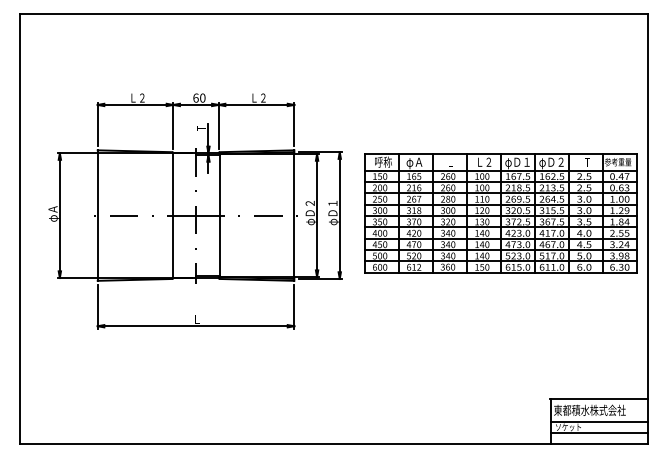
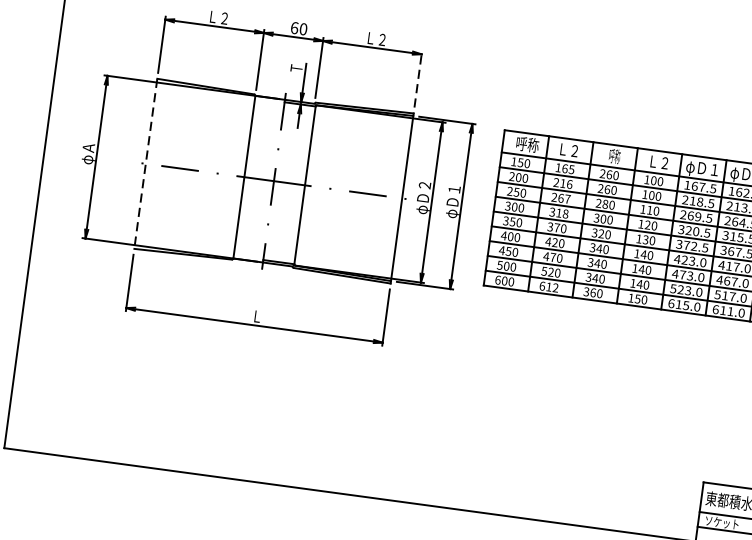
line: (294, 124) -> (418, 79), solid -> dashed
text: (450, 161) -> (615, 155), Ｌ -> 呼称
text: (414, 163) -> (567, 151), φＡ -> Ｌ２
line: (97, 216) -> (145, 164), solid -> dashed

